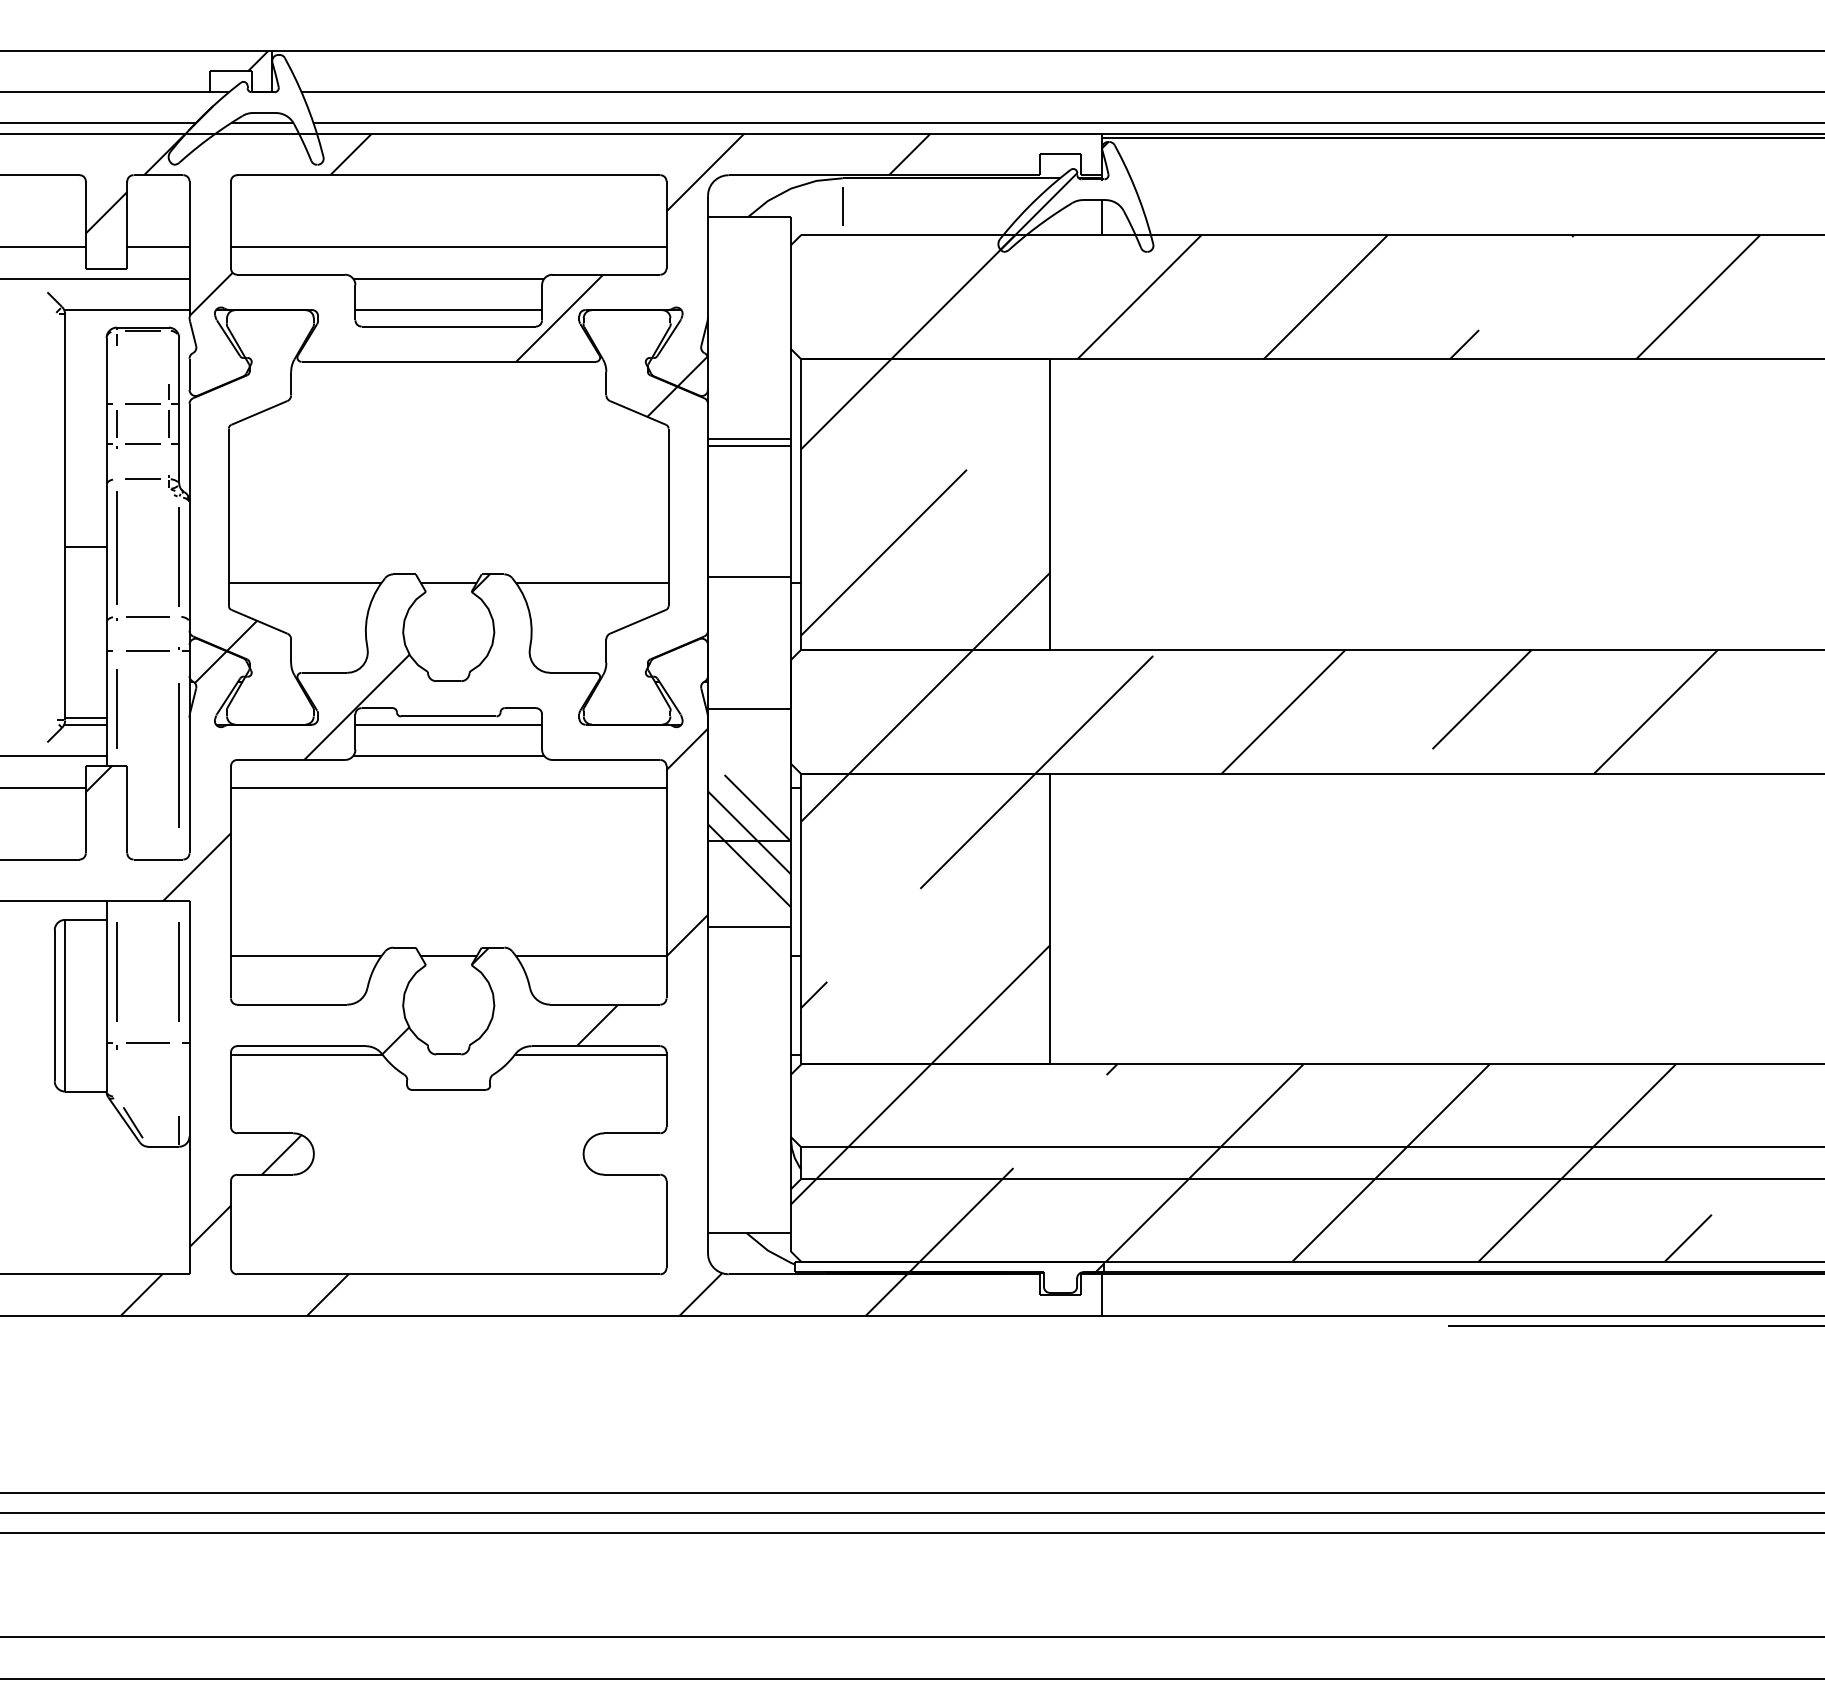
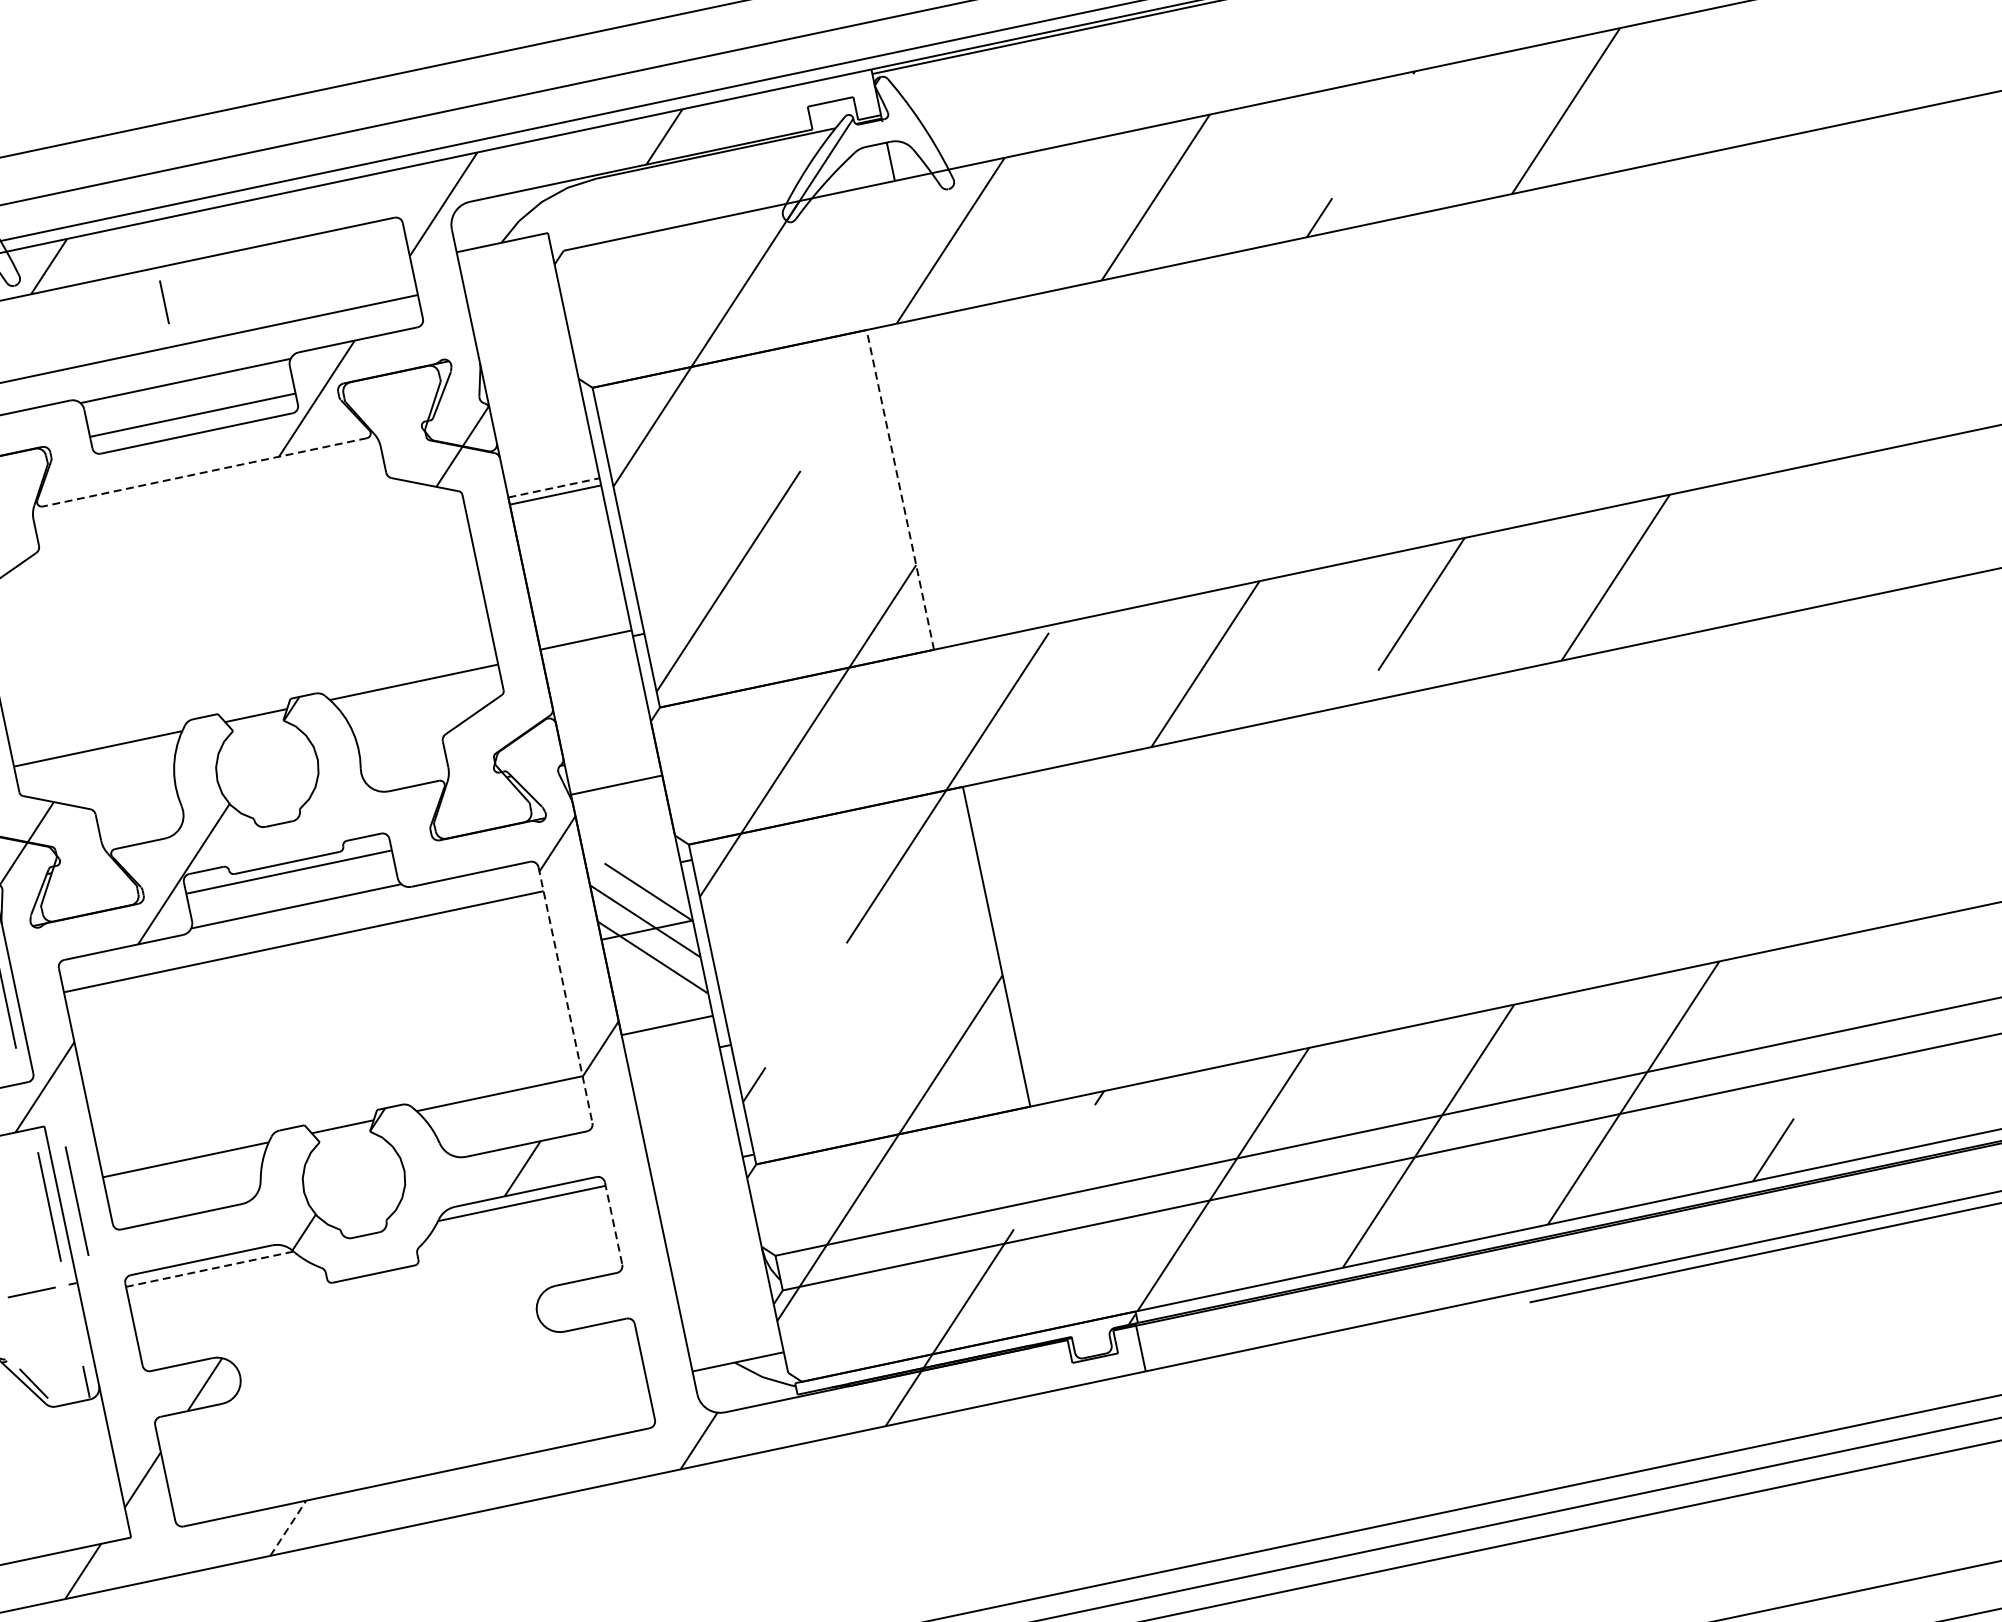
line: (842, 206) -> (164, 302), moved
line: (448, 361) -> (204, 472), solid -> dashed
line: (749, 439) -> (554, 488), solid -> dashed
line: (1050, 504) -> (900, 489), solid -> dashed
line: (666, 882) -> (565, 995), solid -> dashed
line: (203, 971) -> (76, 1200), added
line: (307, 1055) -> (210, 1269), solid -> dashed
line: (666, 1090) -> (613, 1224), solid -> dashed
line: (328, 1294) -> (288, 1527), solid -> dashed

